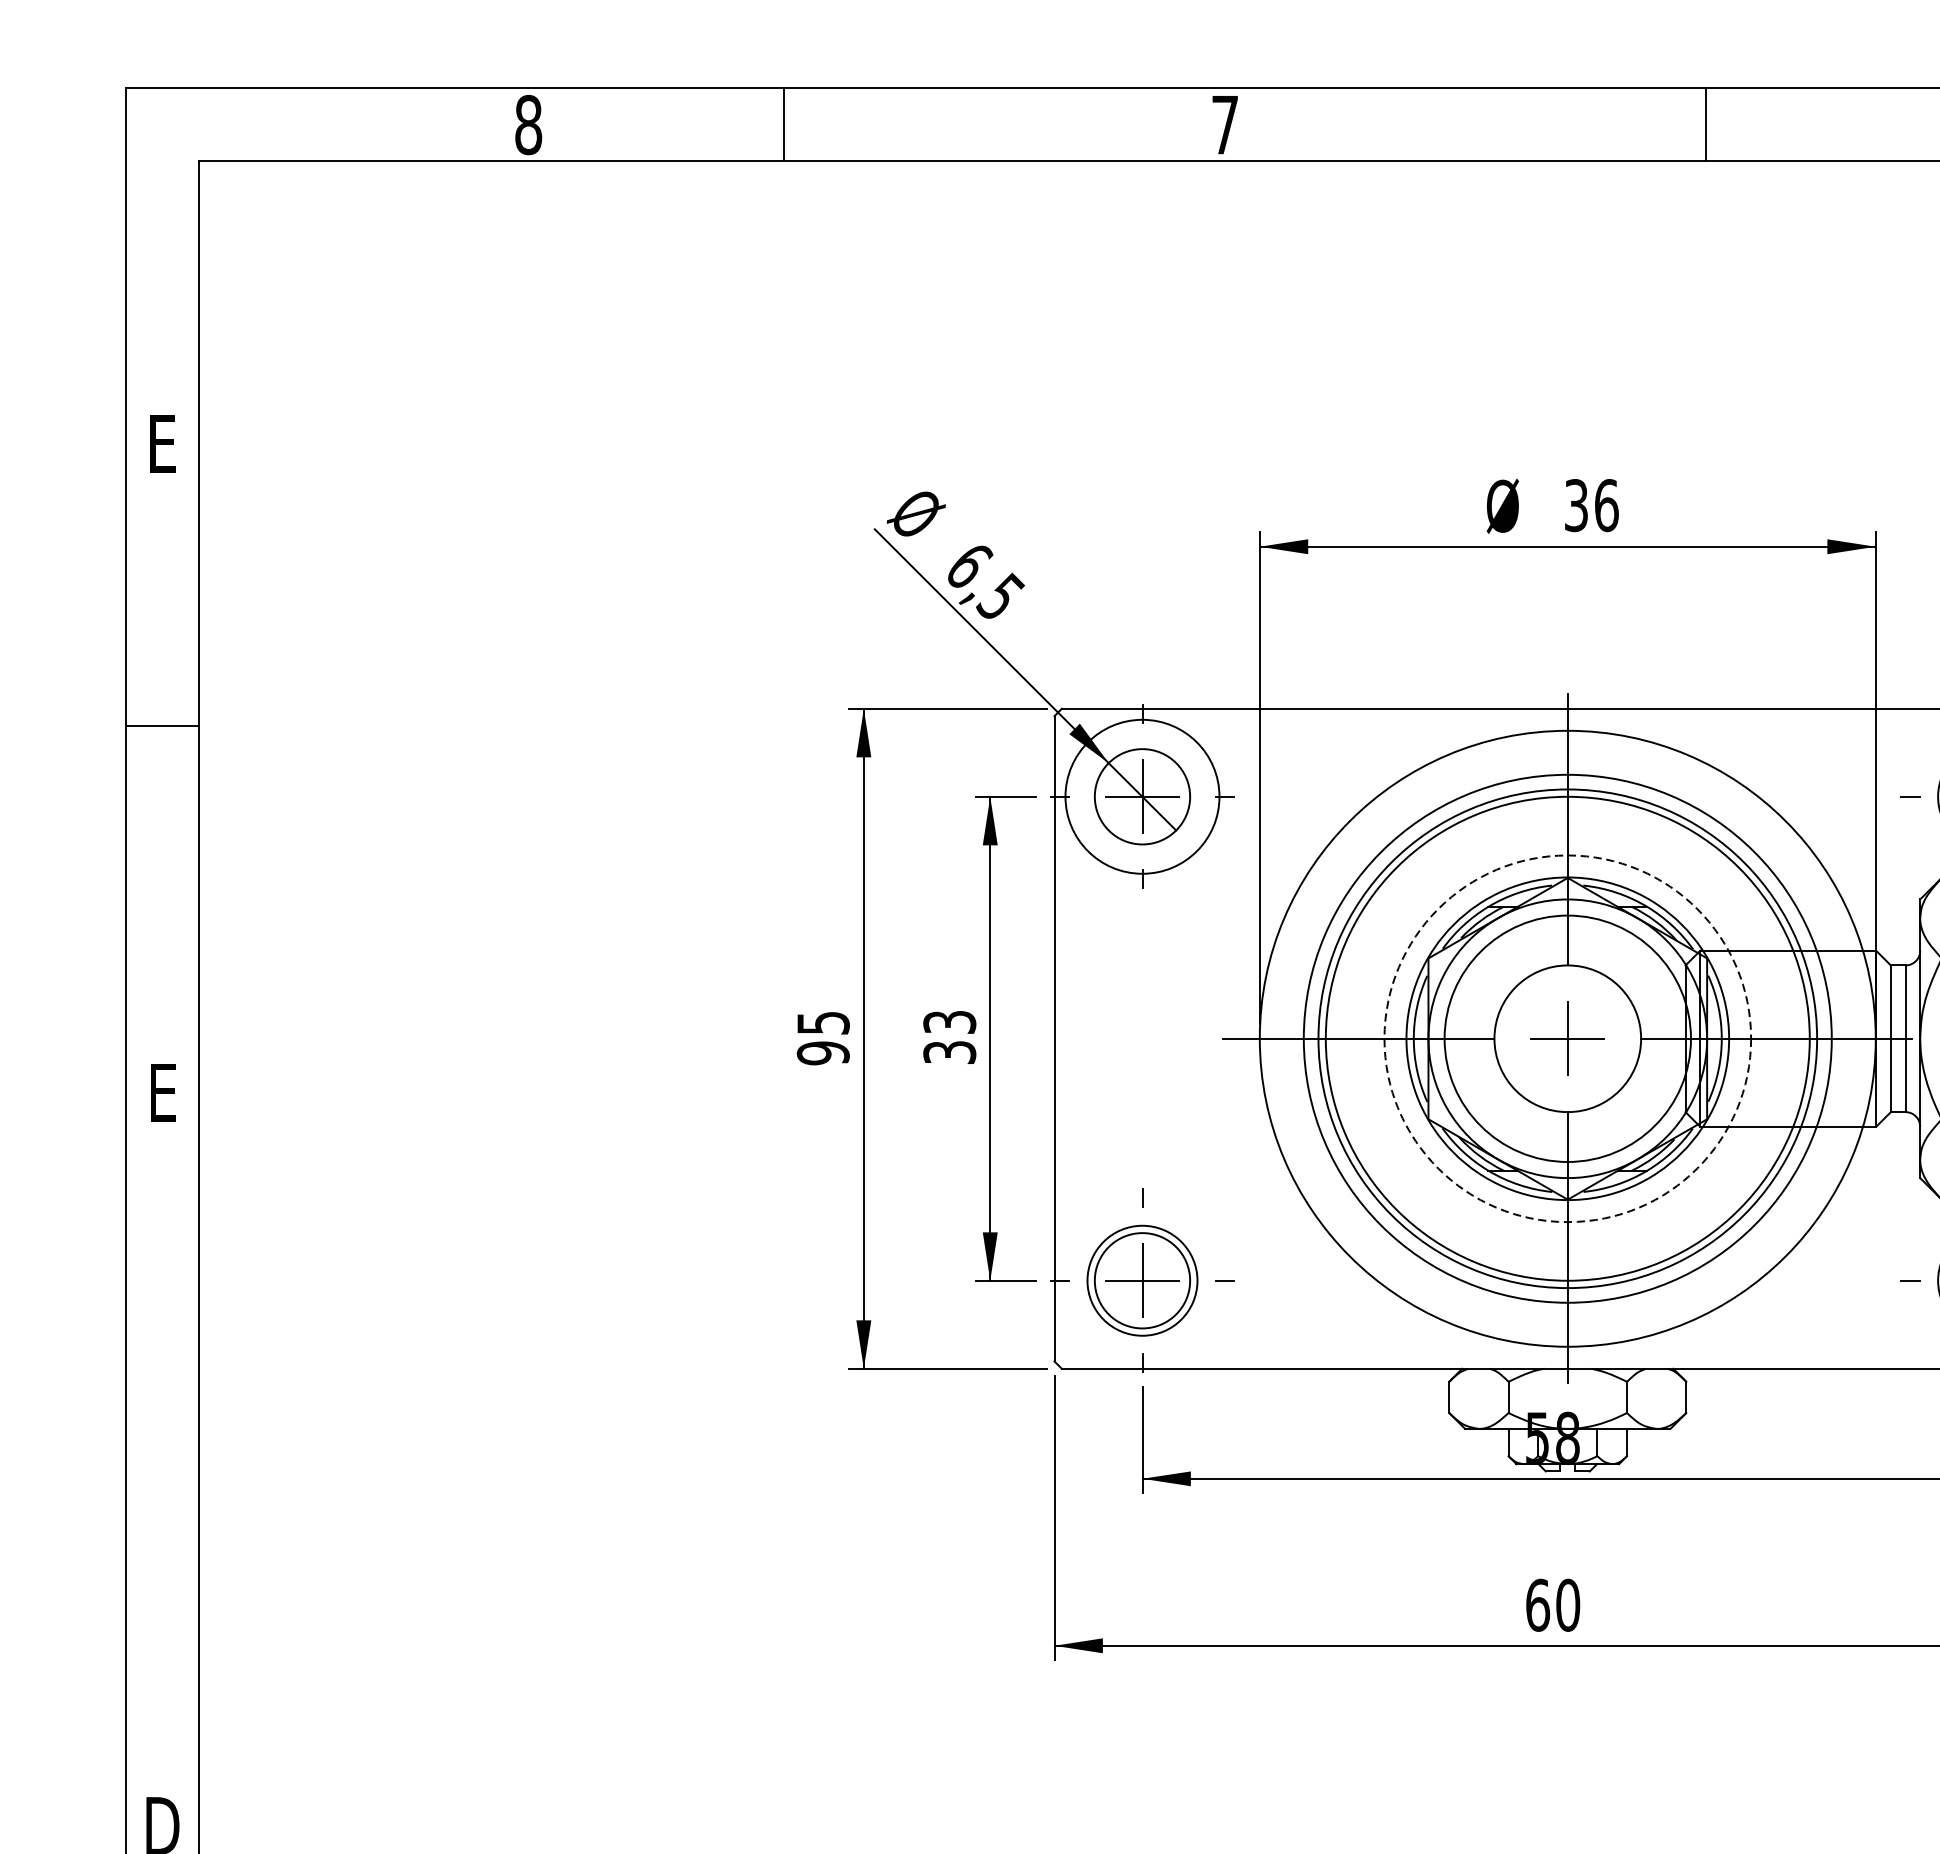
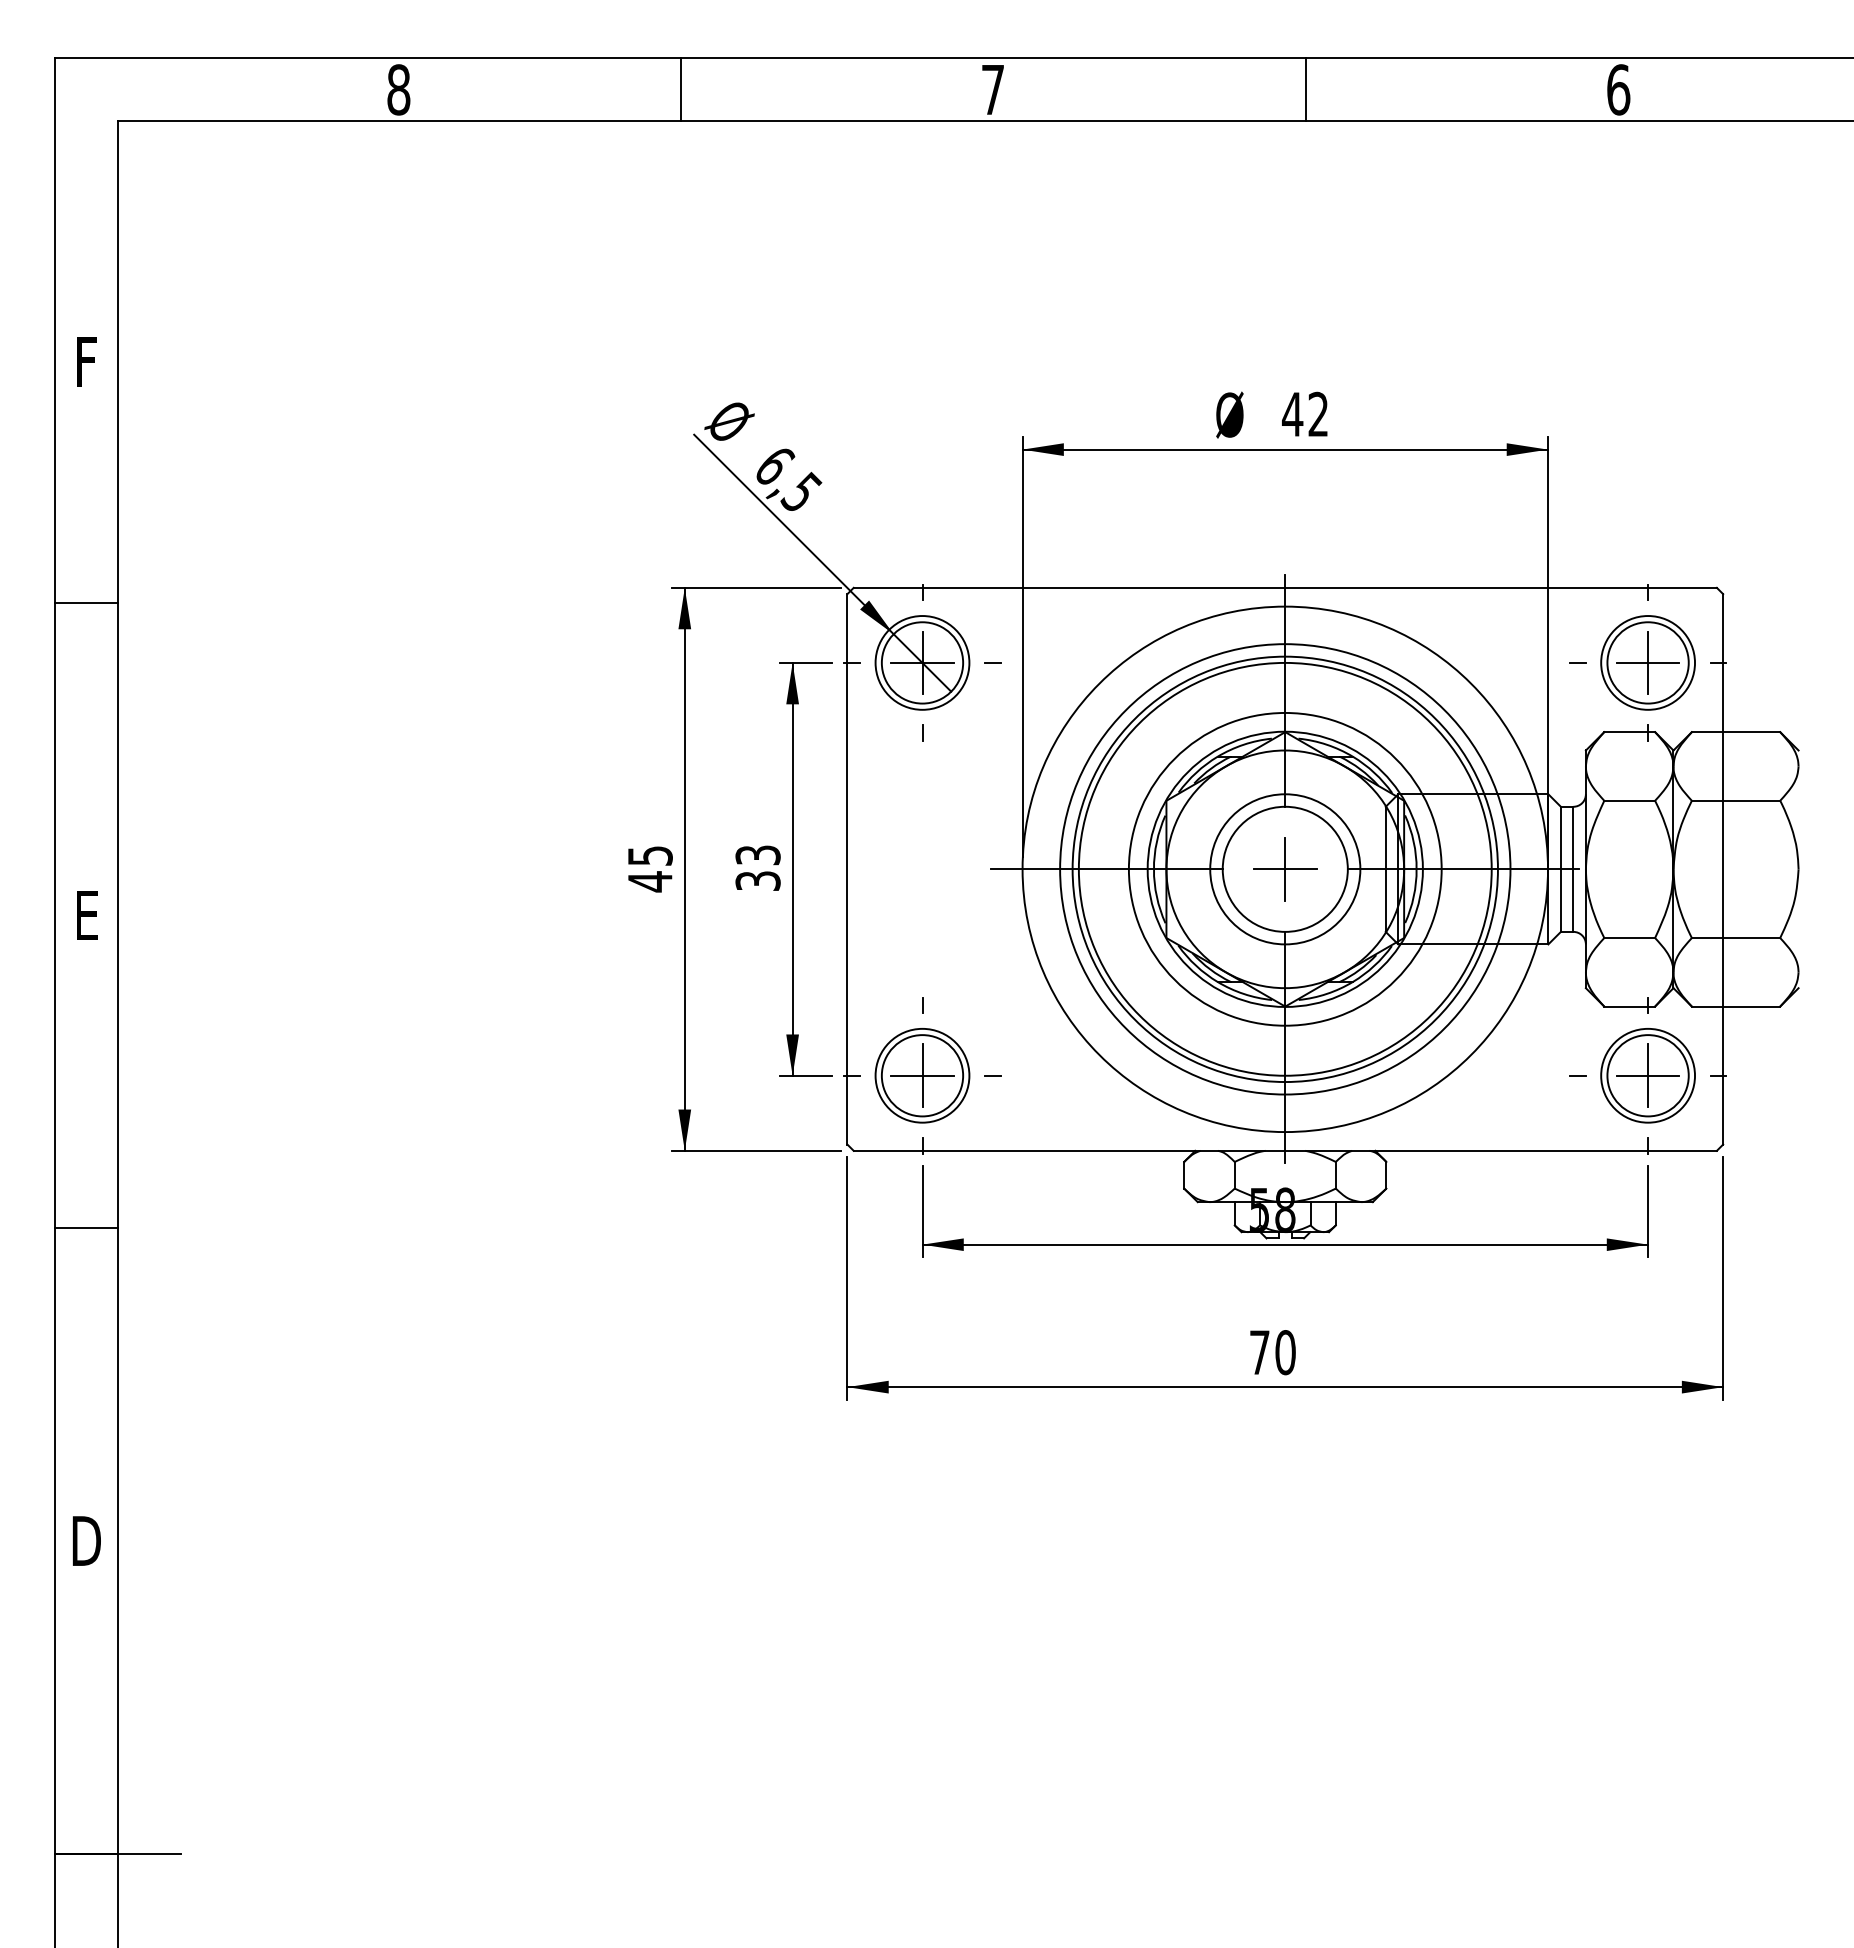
line: (783, 124) -> (680, 89), moved
line: (1706, 124) -> (1306, 89), moved
text: (162, 443) -> (86, 361), E -> F
text: (1591, 505) -> (1305, 414), 36 -> 42
circle: (1142, 796) -> (922, 662), size x0.71
circle: (1566, 1037) -> (1284, 868), dashed -> solid
circle: (1568, 1038) -> (1285, 869), size x0.71
text: (822, 1053) -> (649, 881), 95 -> 45
line: (162, 1459) -> (86, 1228), added
text: (1537, 1605) -> (1259, 1352), 60 -> 70

